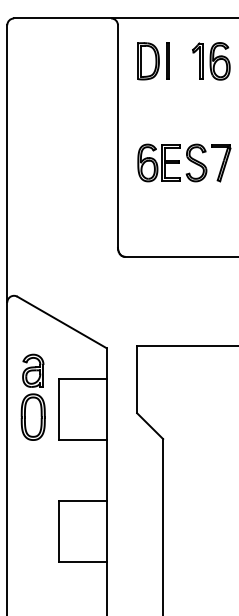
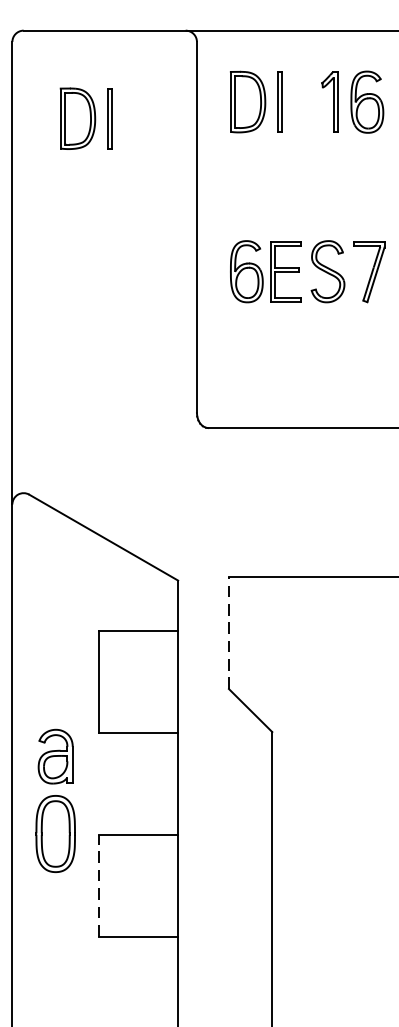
part: (51, 71) -> (86, 119), added
line: (137, 379) -> (229, 632), solid -> dashed
part: (32, 396) -> (54, 799), moved
line: (59, 530) -> (99, 884), solid -> dashed

